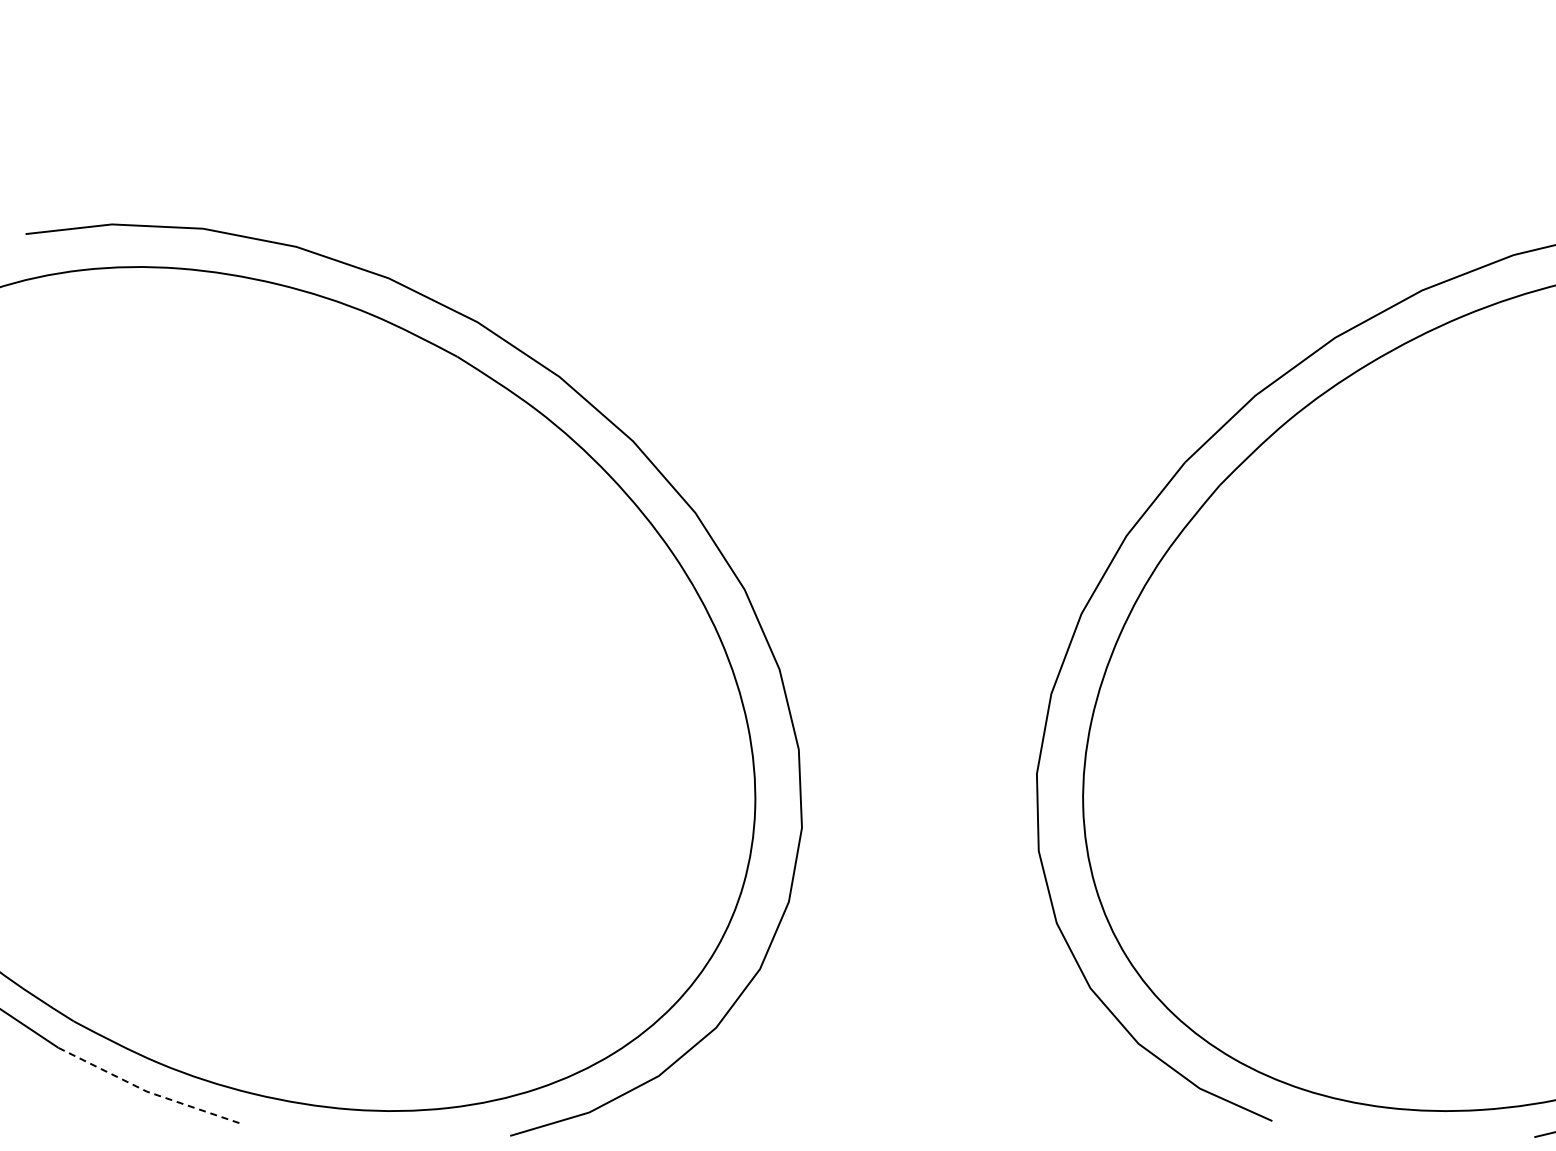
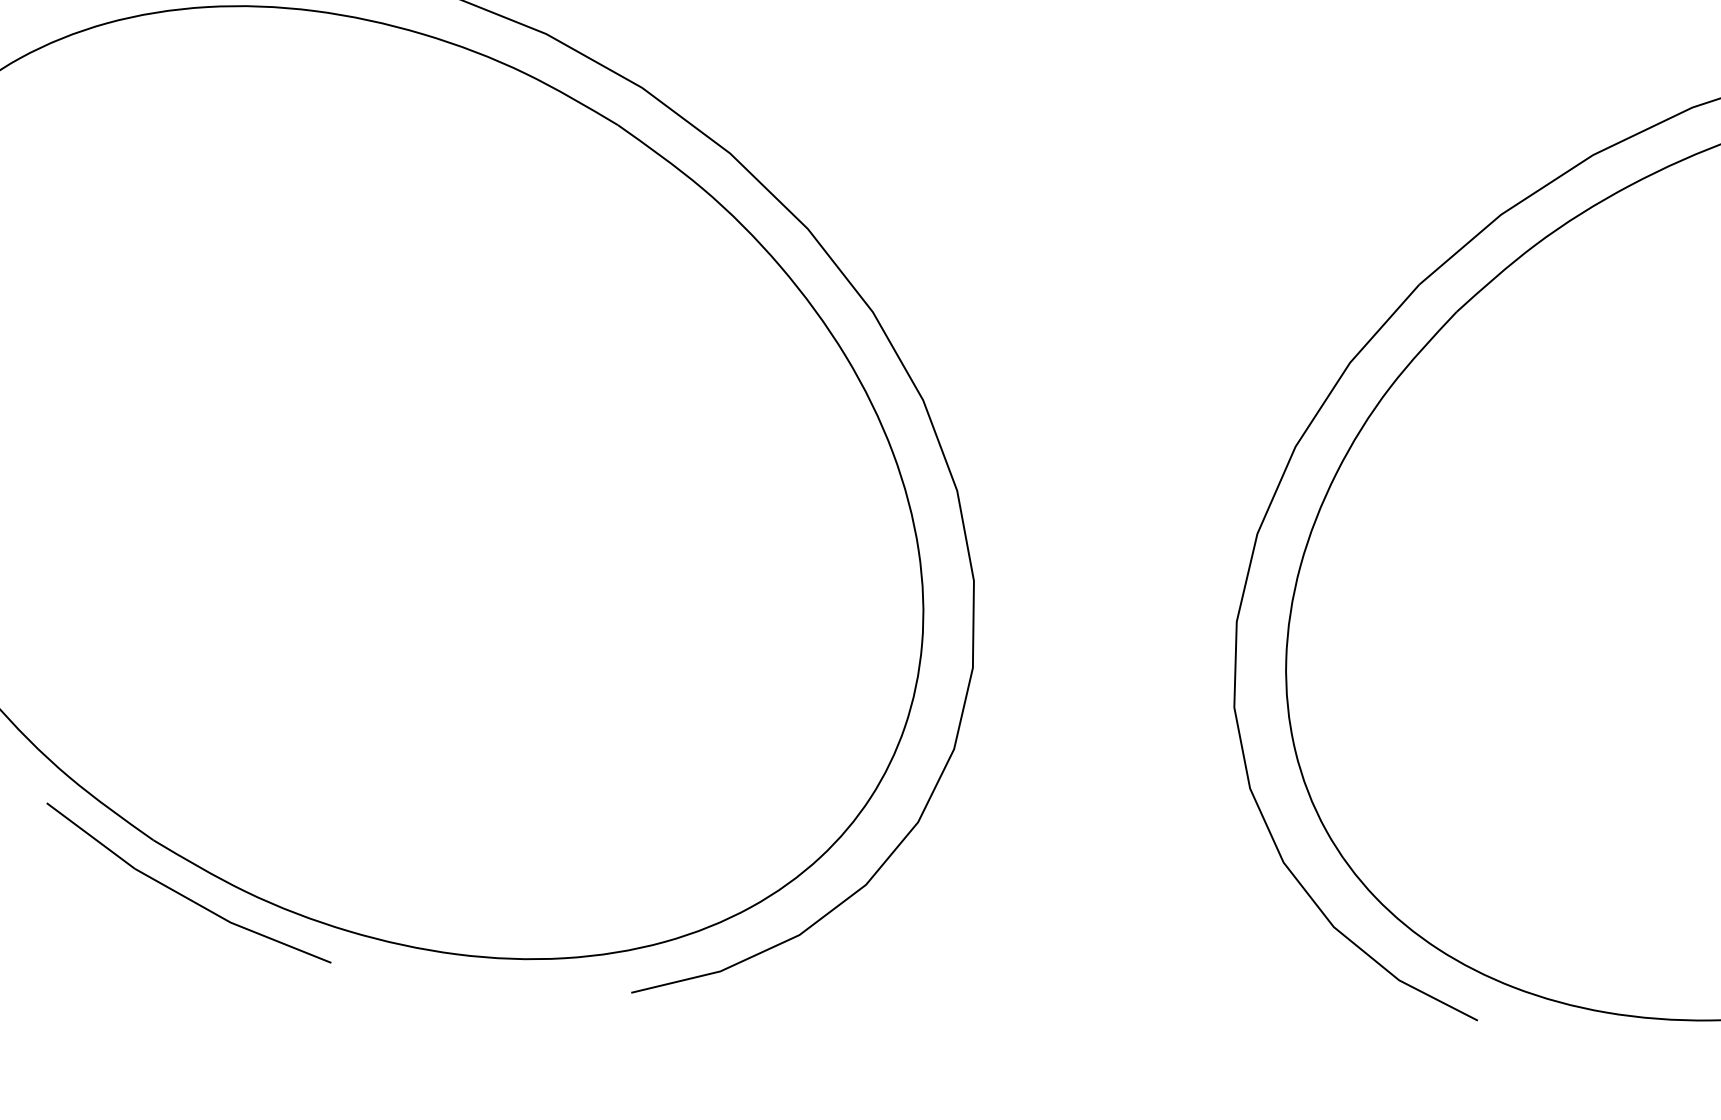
line: (147, 1091) -> (231, 922), dashed -> solid

